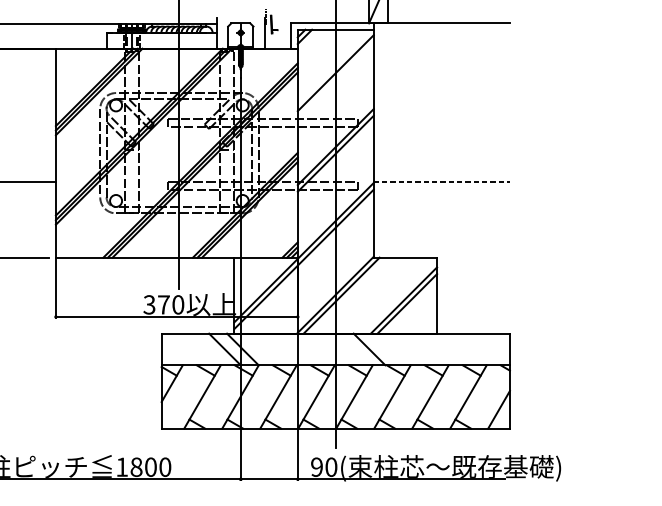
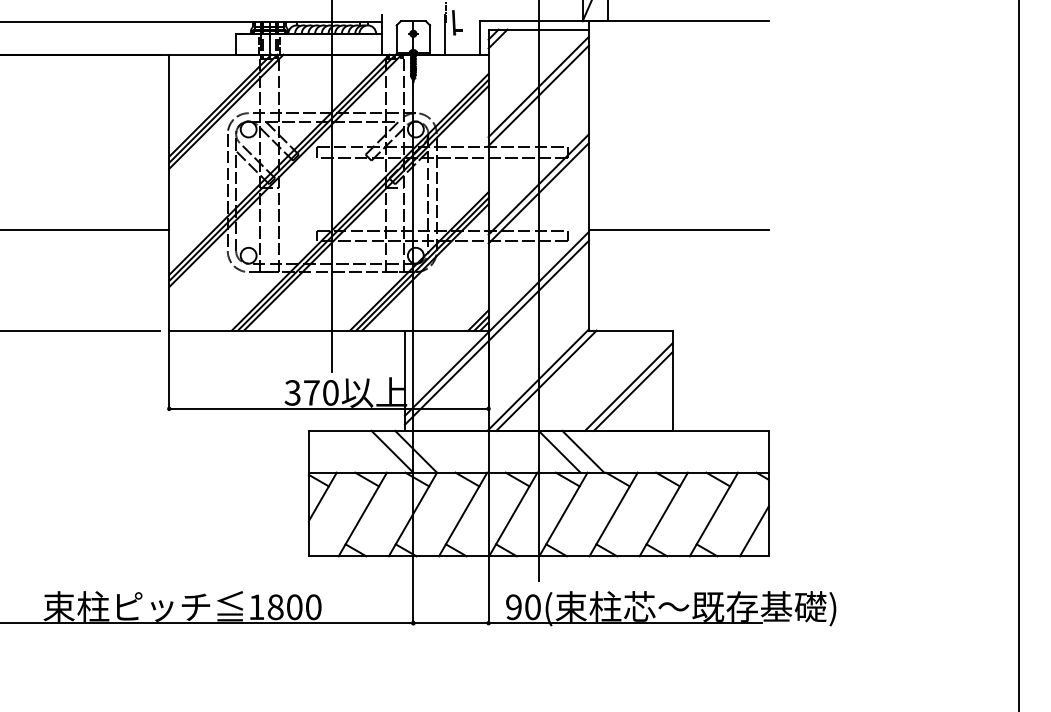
line: (335, 79) -> (538, 95), added
line: (441, 181) -> (678, 230), dashed -> solid
line: (351, 349) -> (559, 451), added

